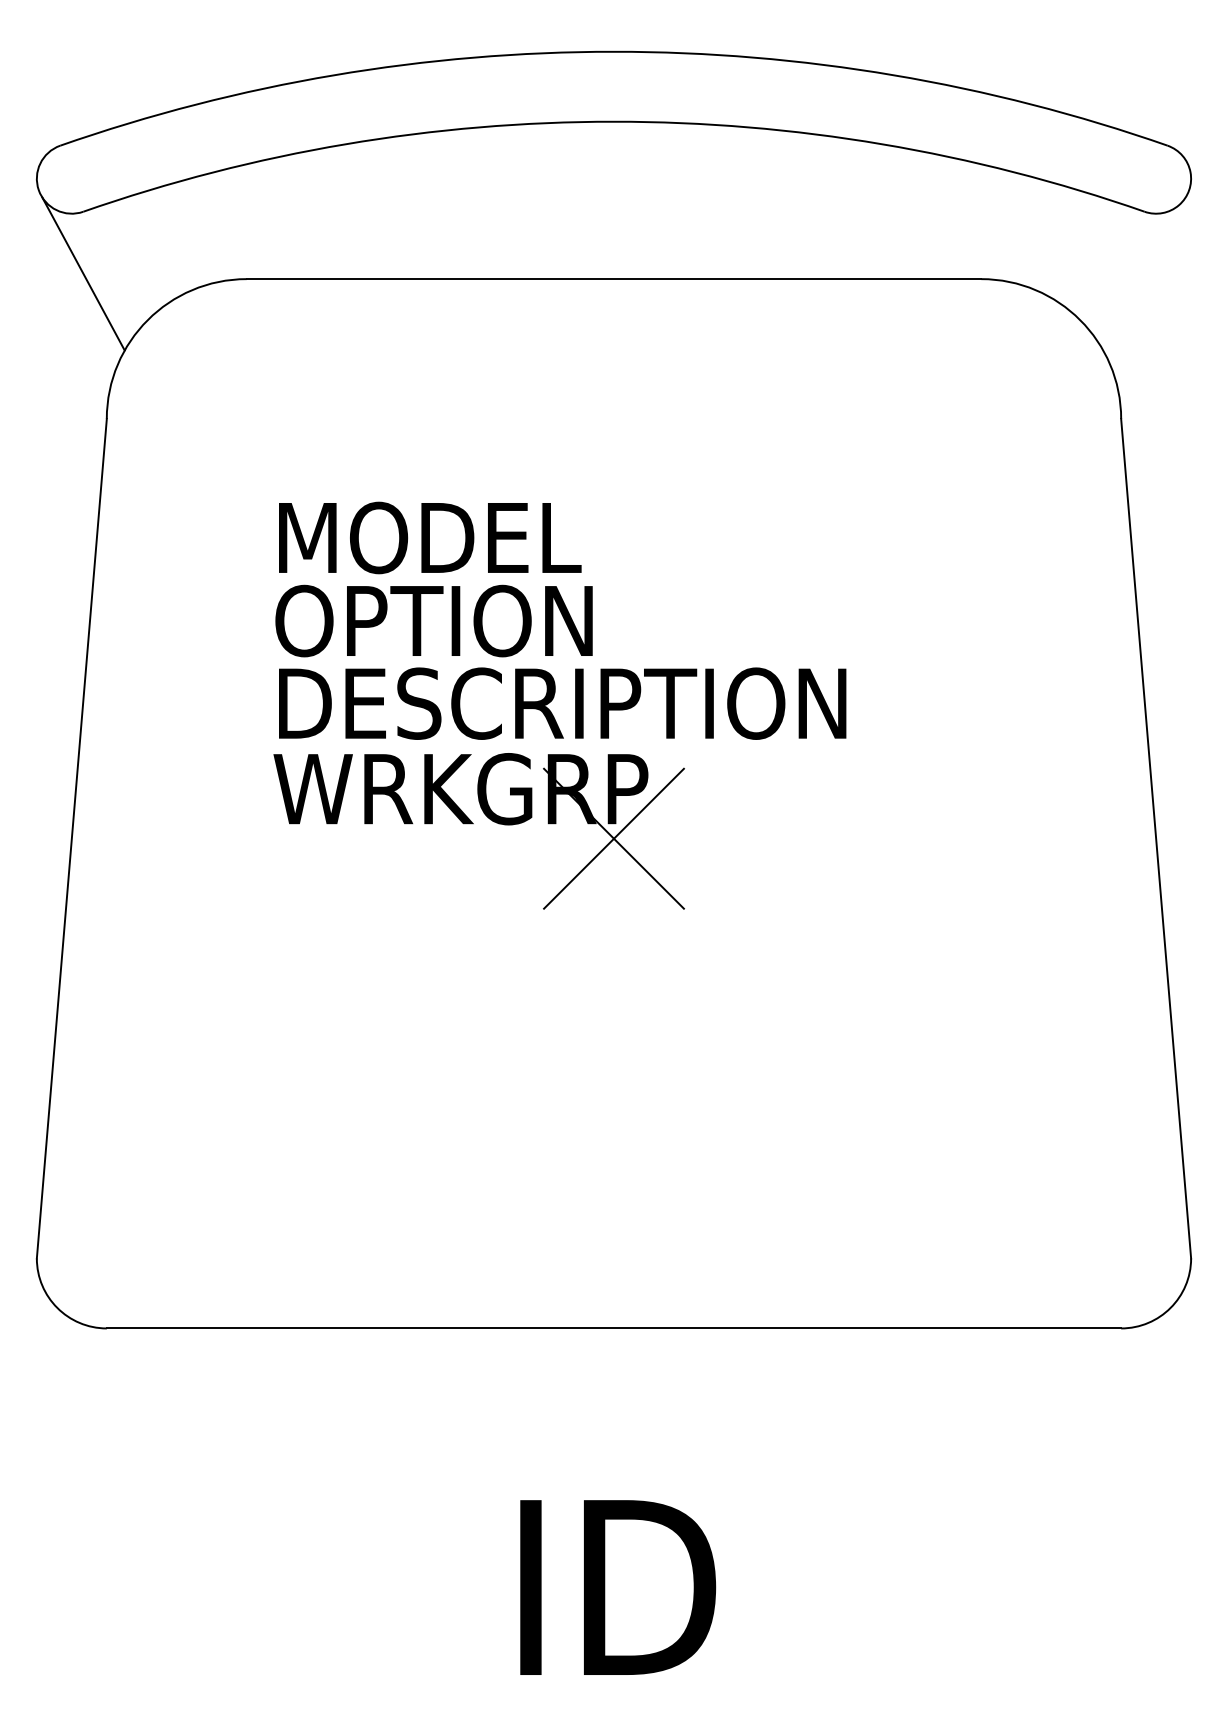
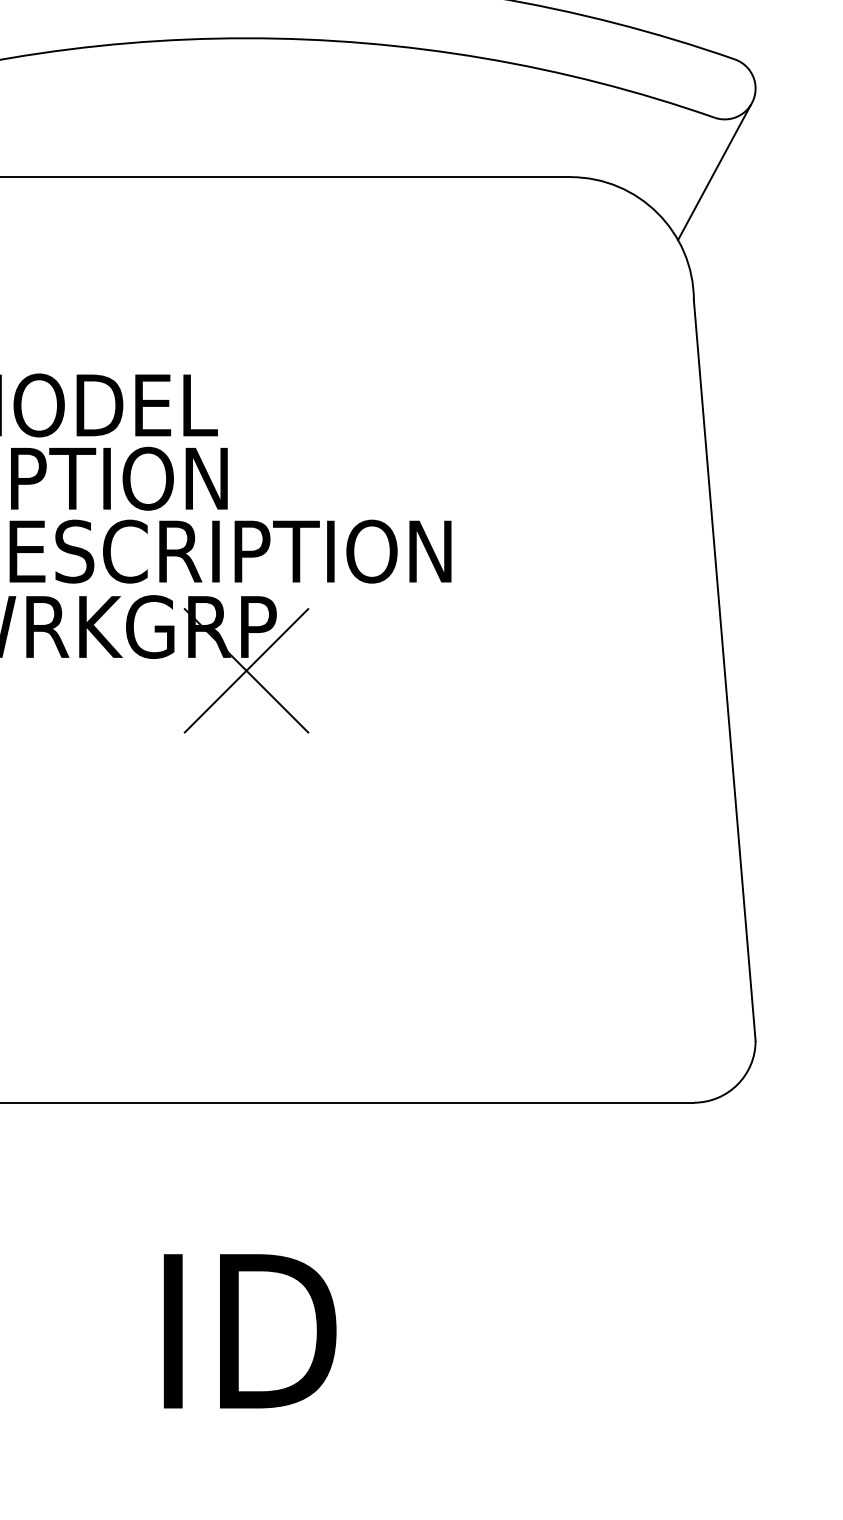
line: (1144, 273) -> (714, 172), added

